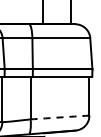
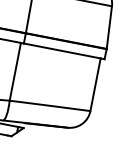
arc: (60, 117) -> (50, 106), dashed -> solid

